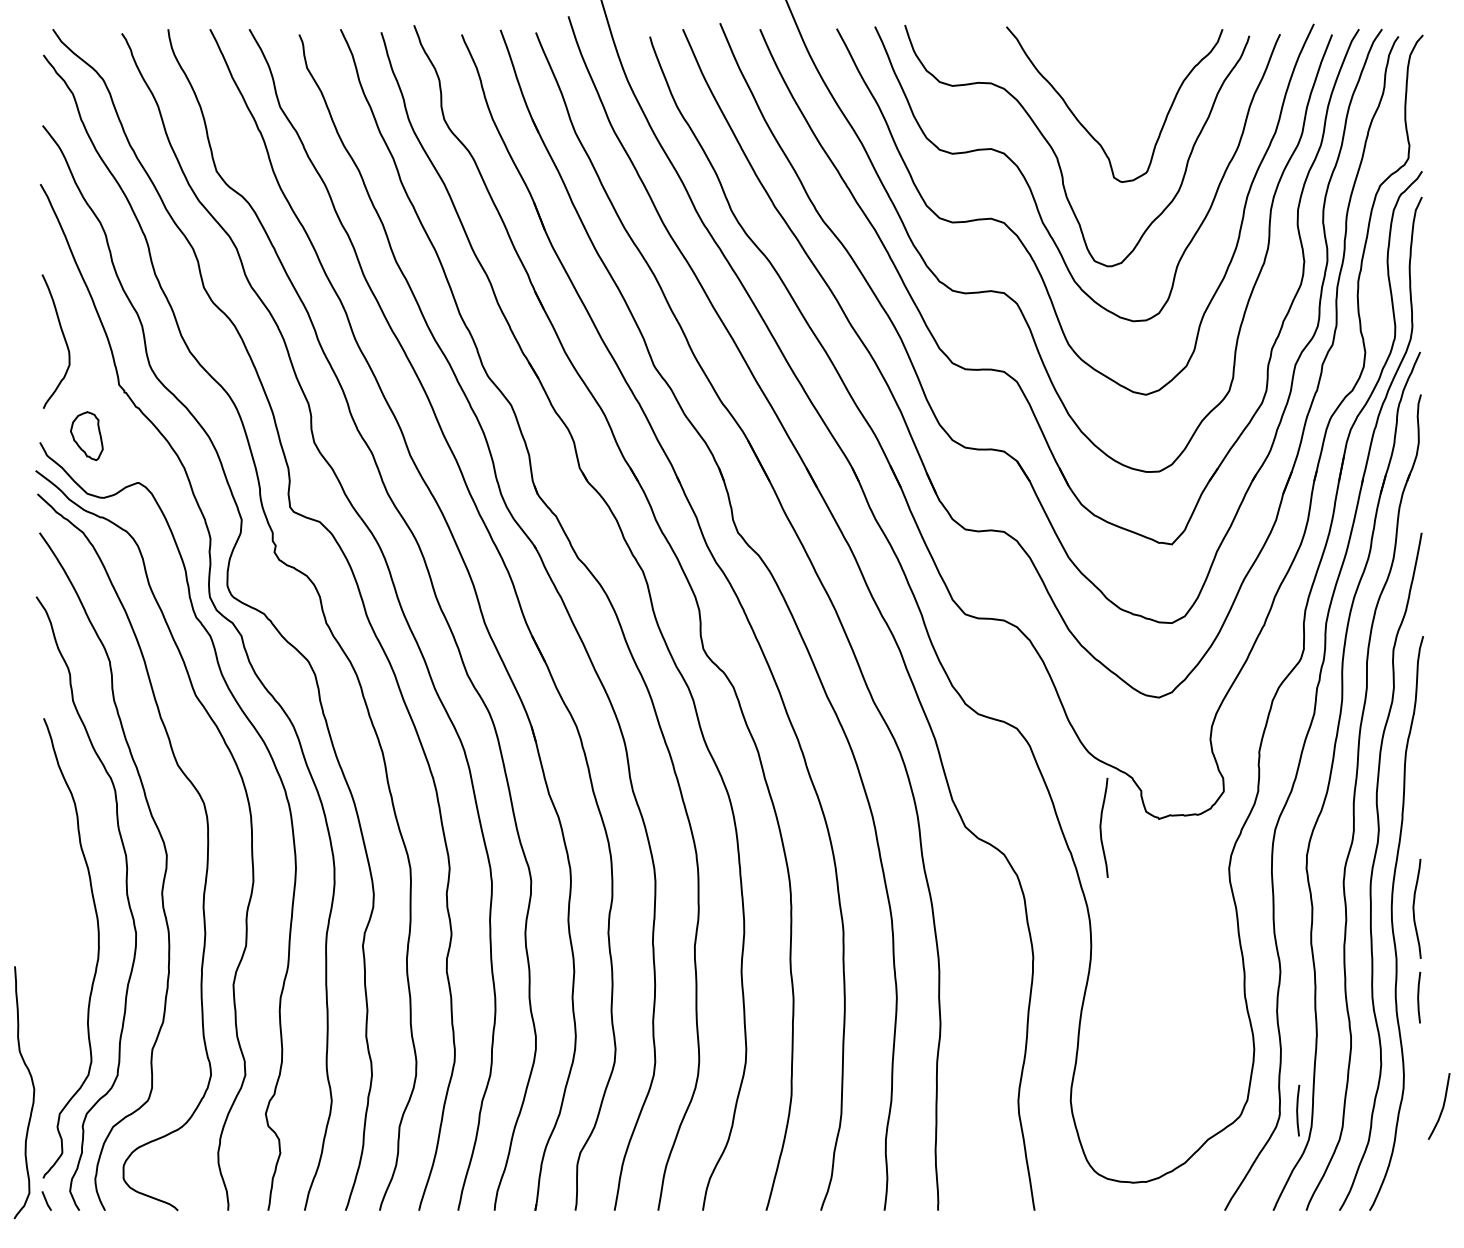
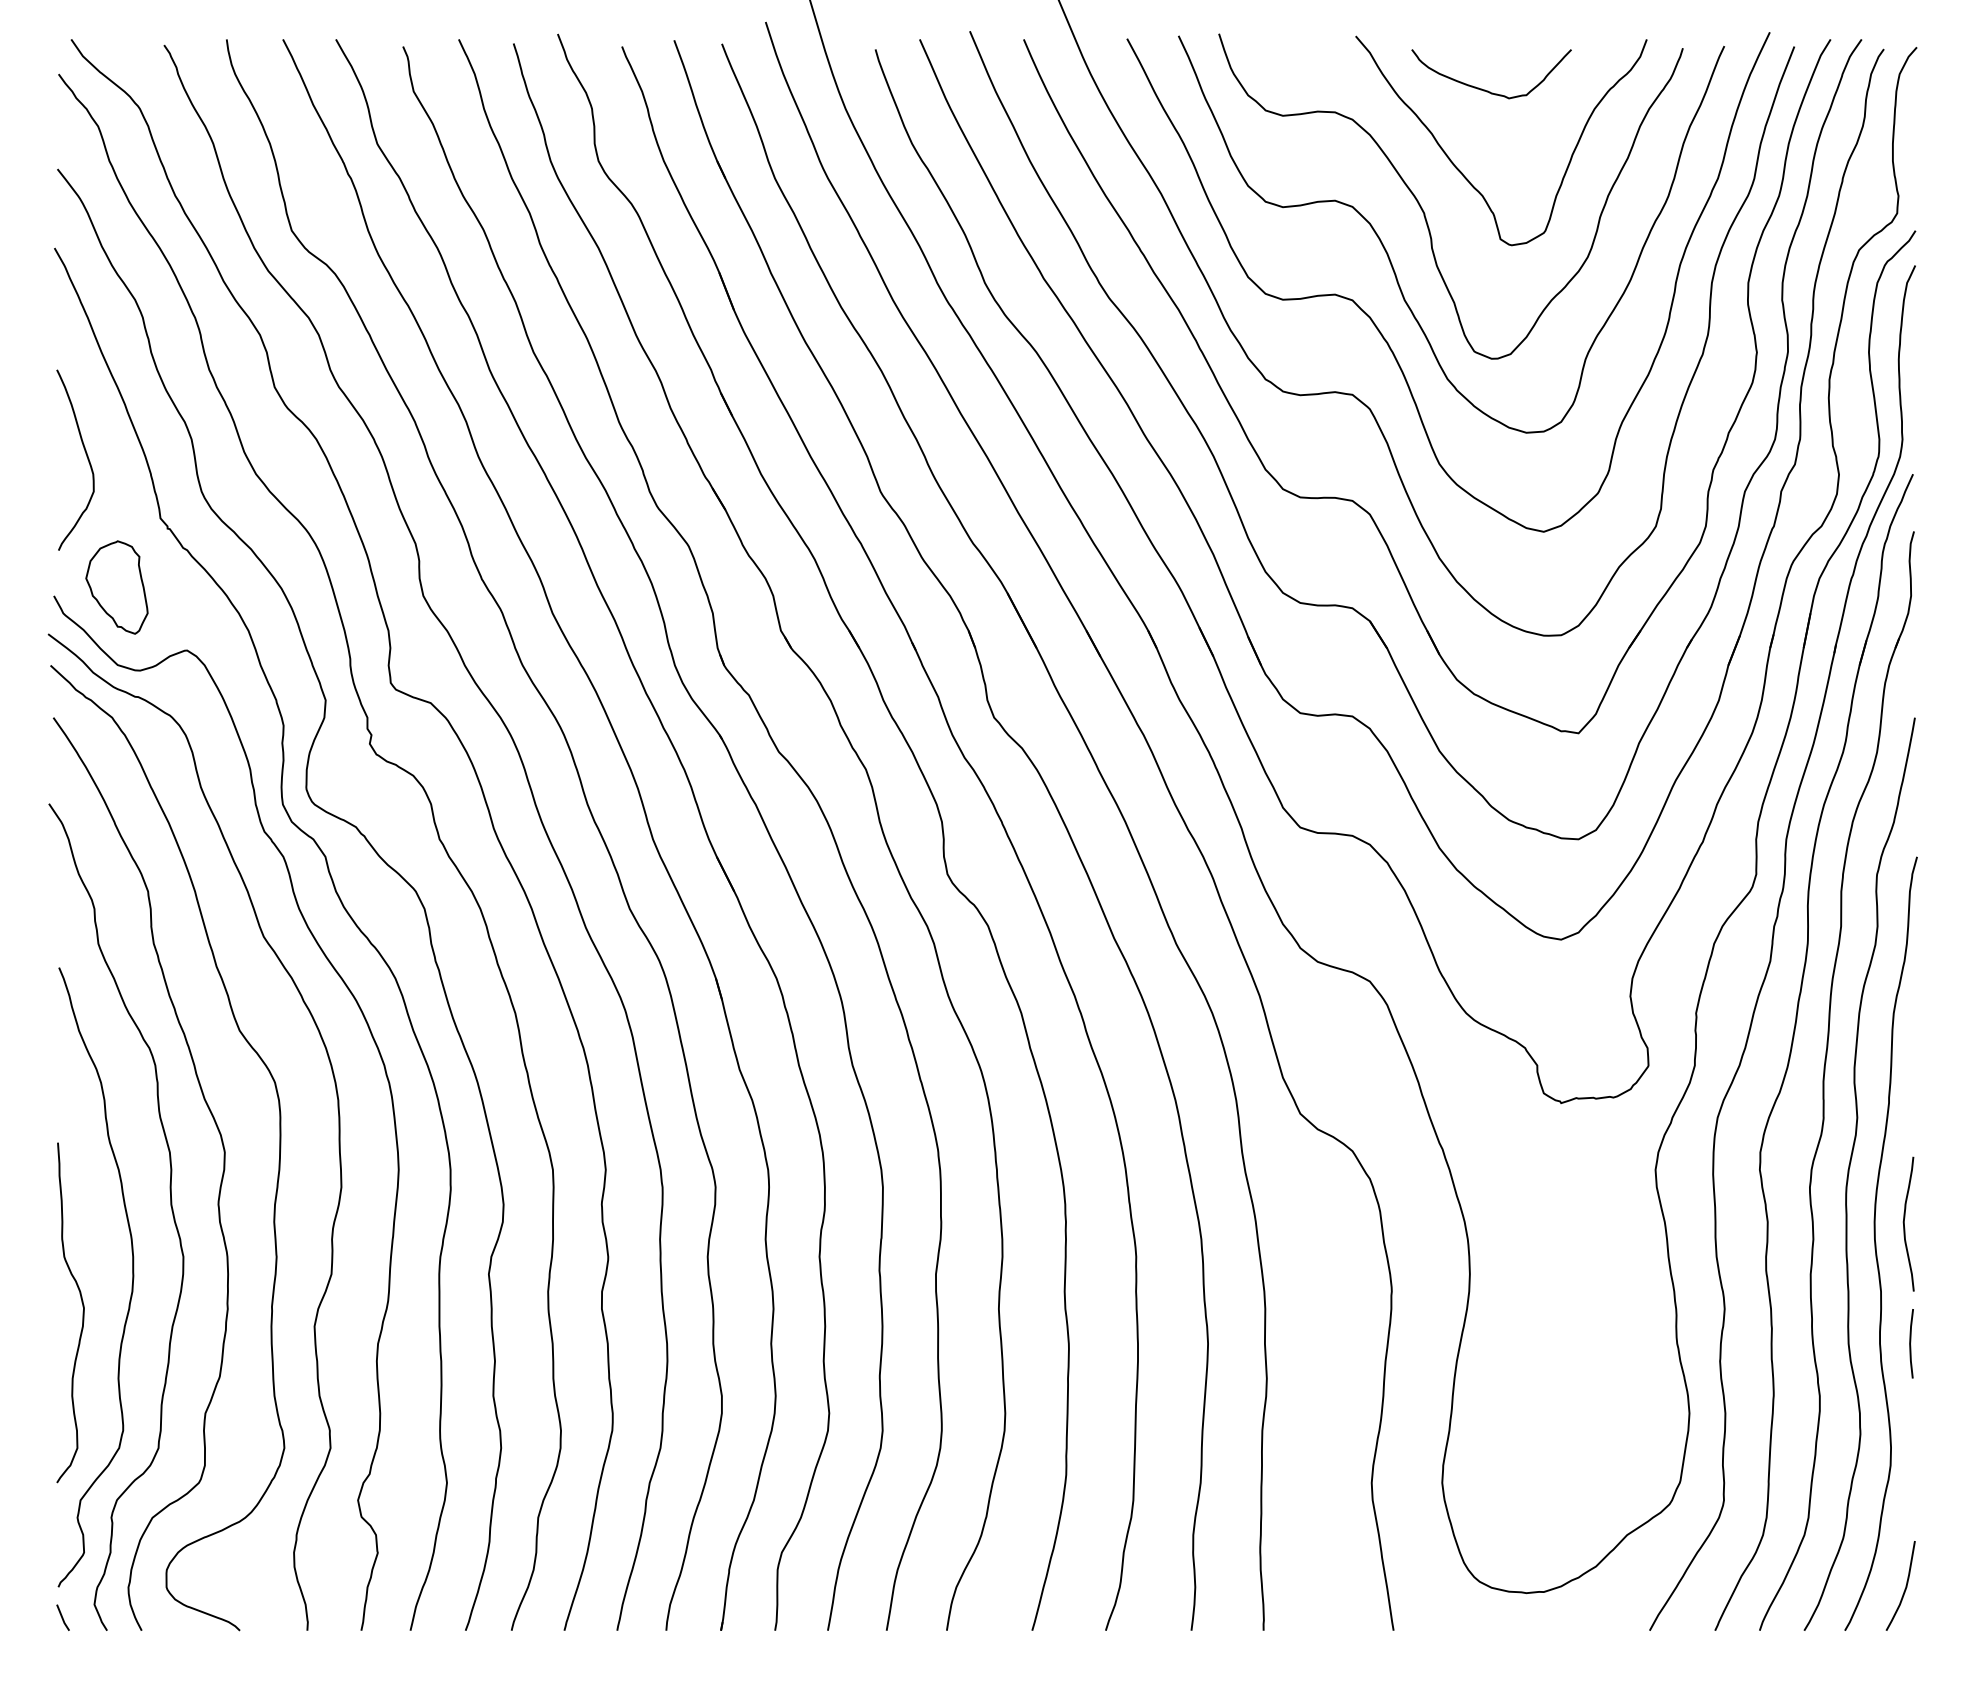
curve: (1103, 66) -> (1486, 89), added
part: (86, 435) -> (116, 586), size x1.43
curve: (1101, 827) -> (1483, 1114), removed
curve: (33, 1092) -> (82, 1312), moved
curve: (1442, 1106) -> (1905, 1586), moved
line: (1298, 1109) -> (1749, 1494), removed

